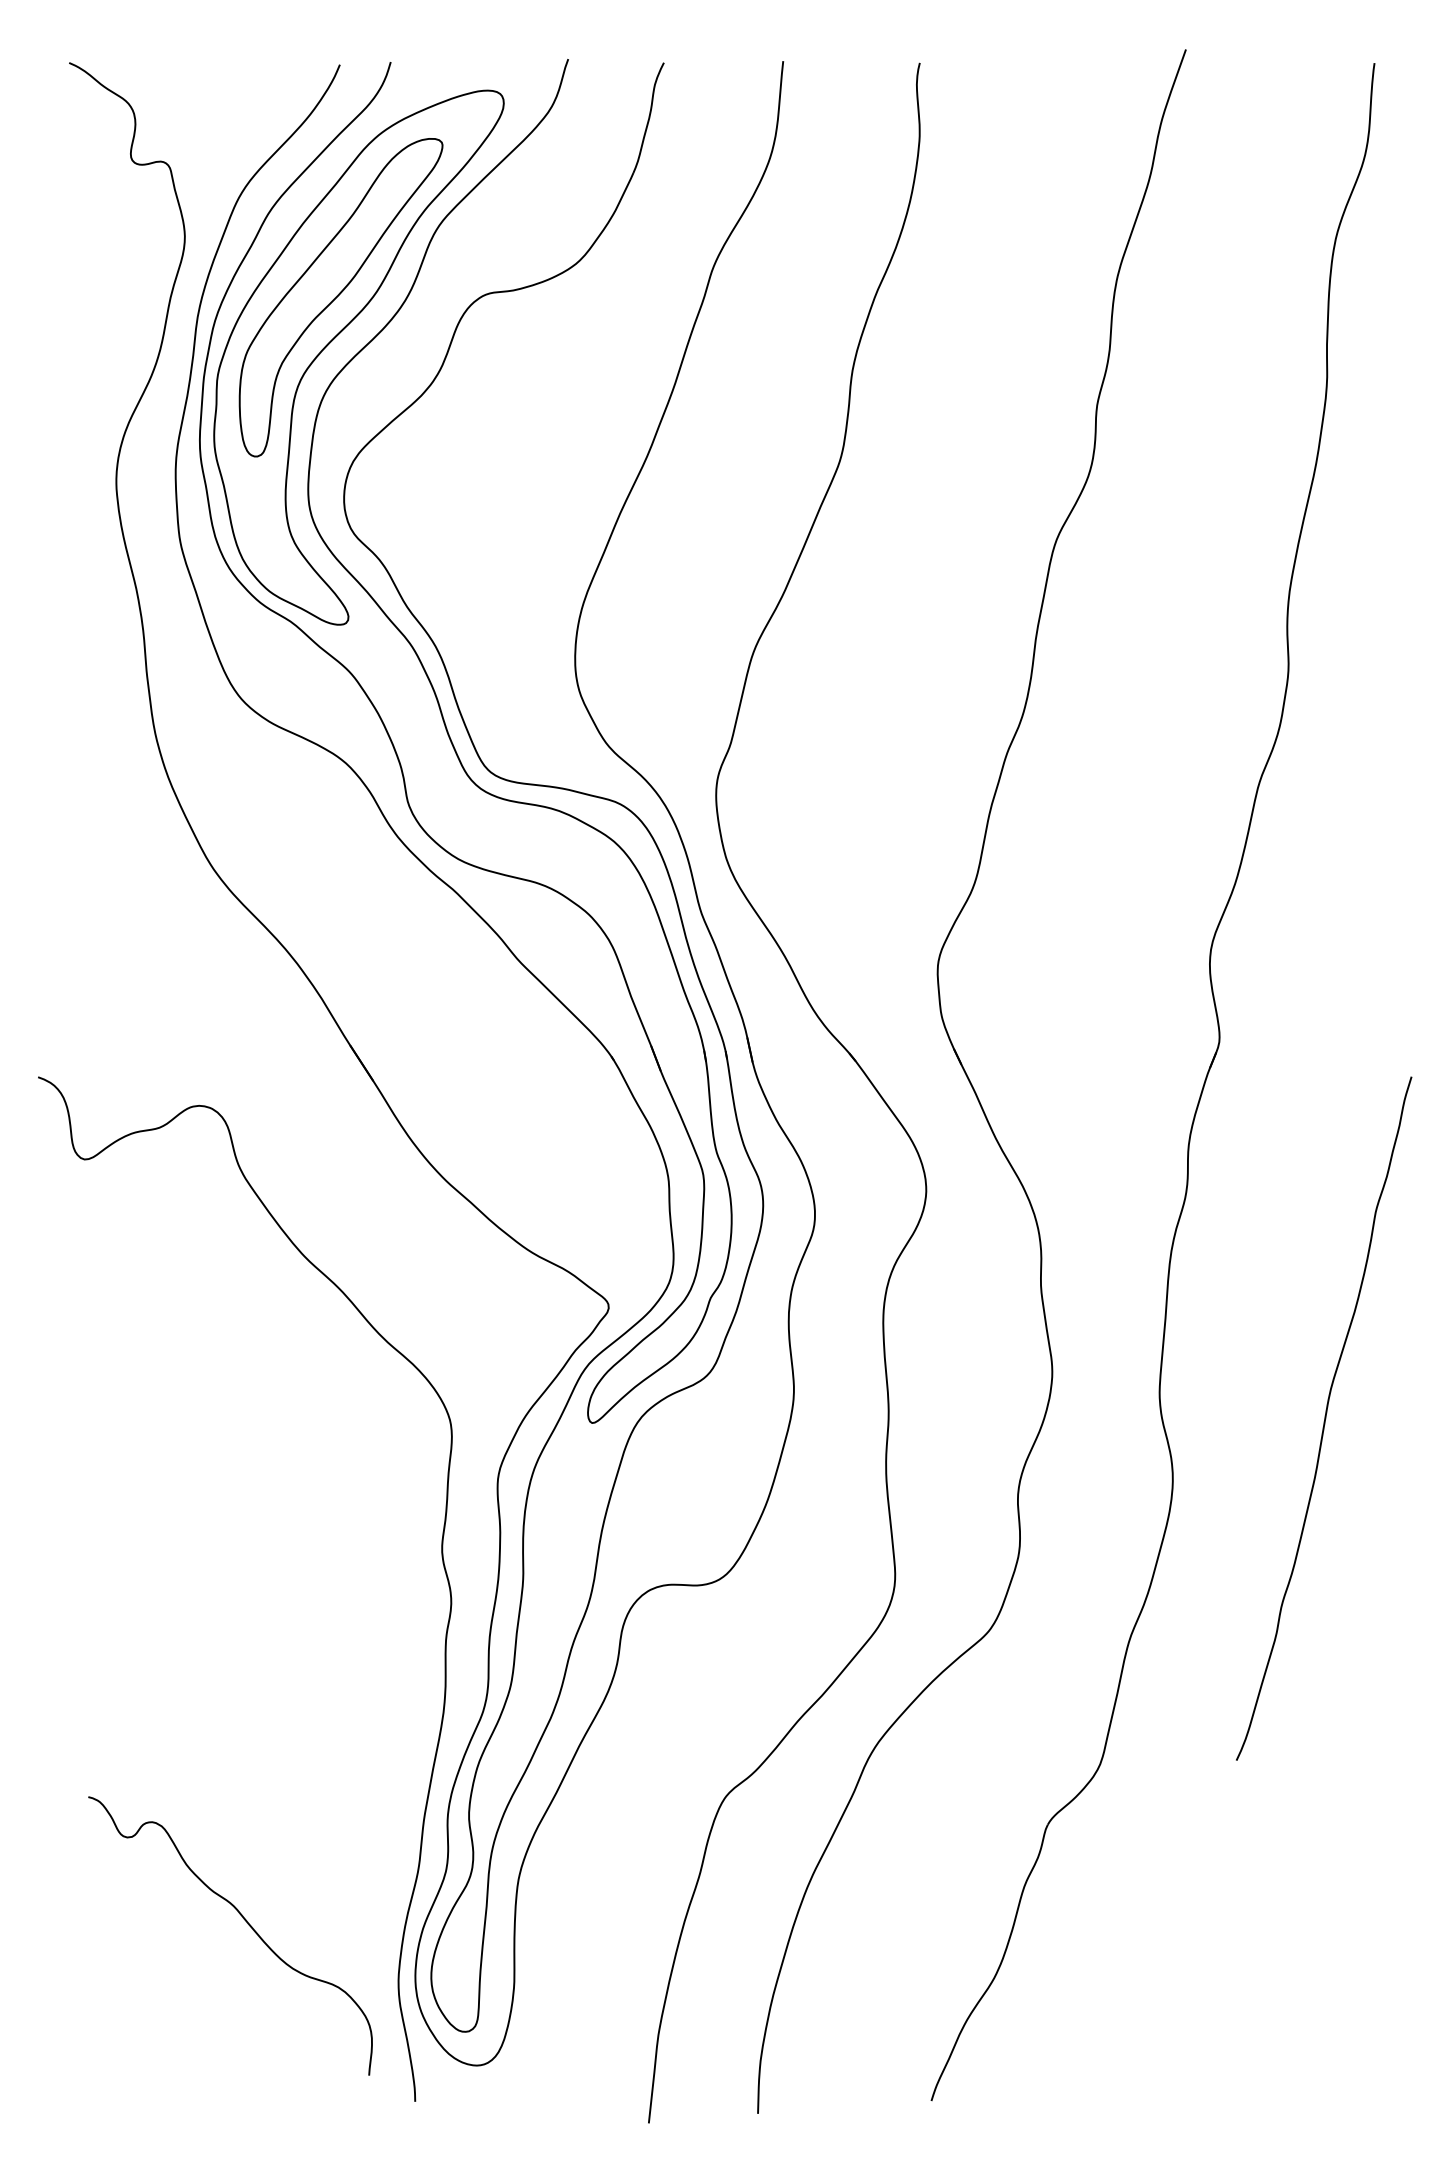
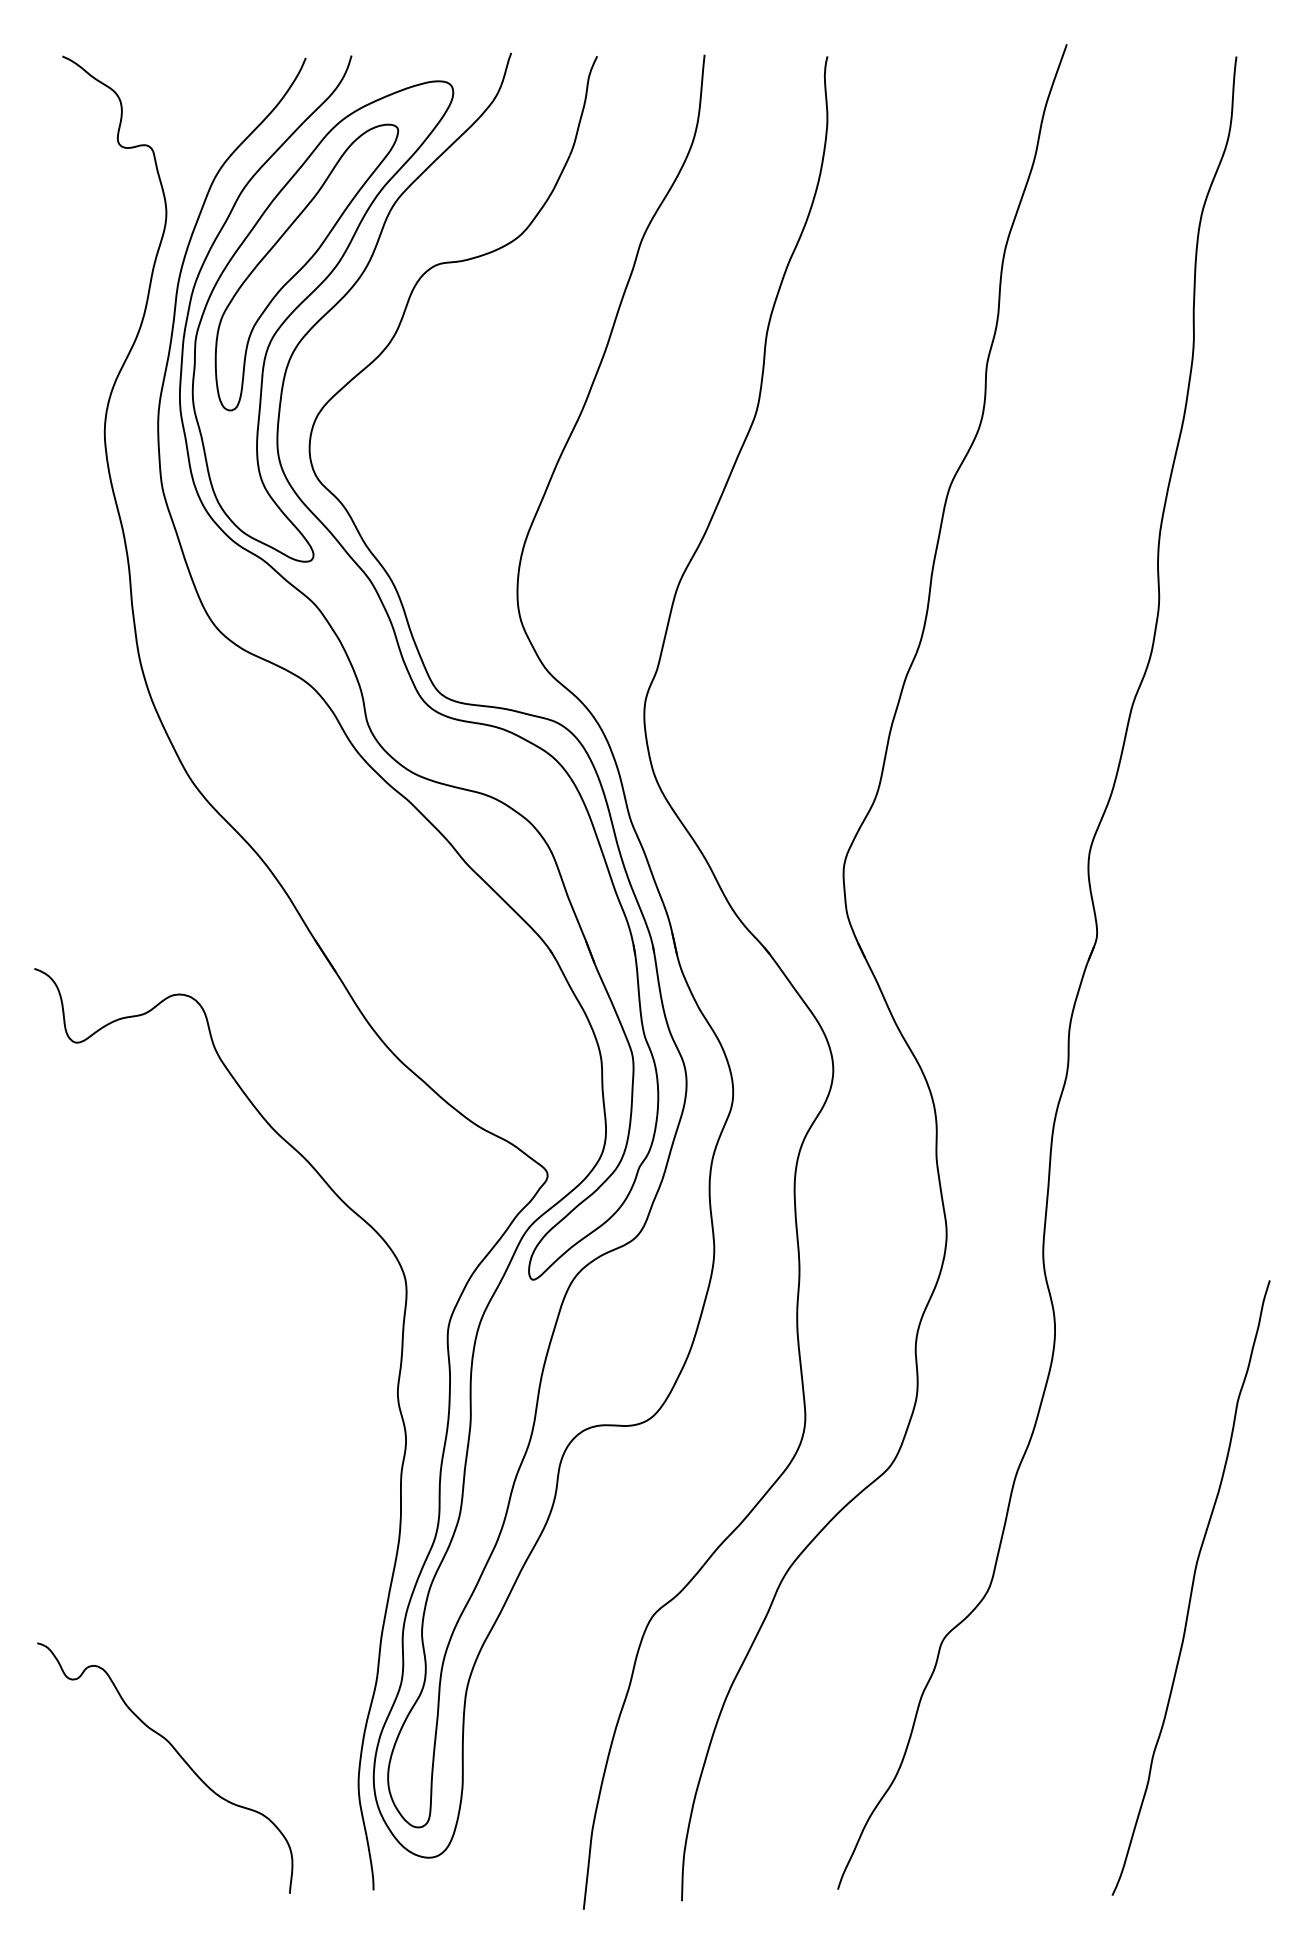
curve: (1324, 1418) -> (1191, 1587), moved
curve: (247, 1924) -> (180, 1757), moved

